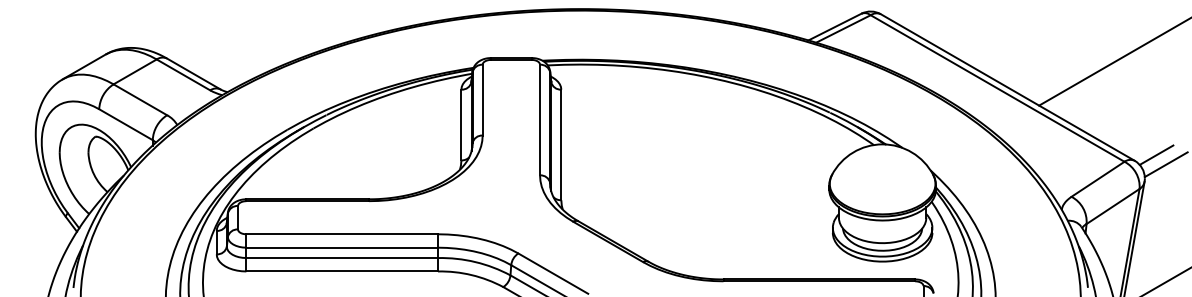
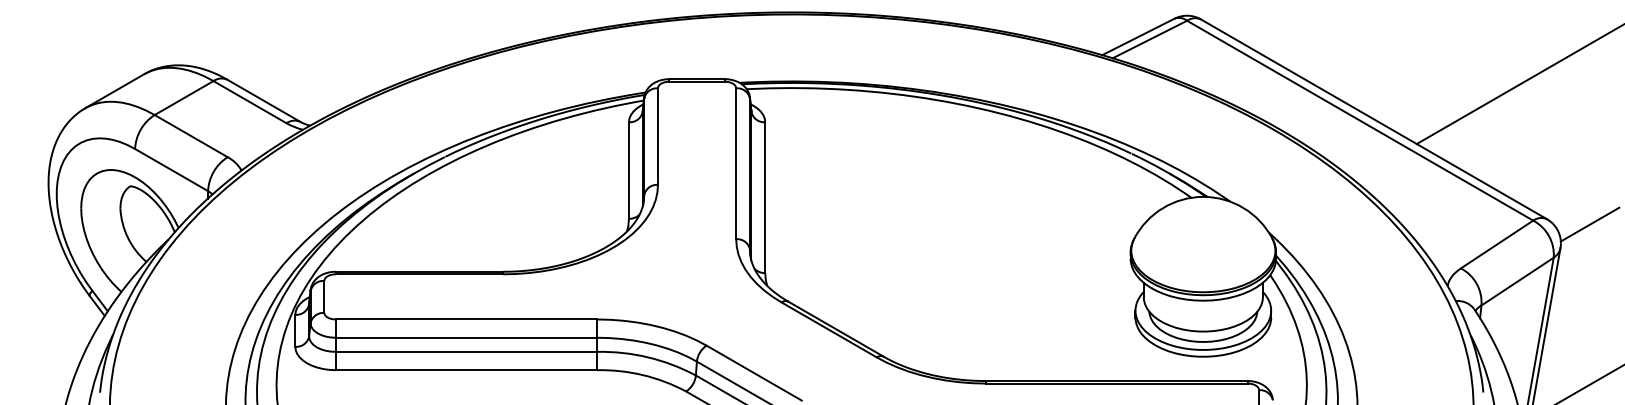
line: (1156, 154) -> (1576, 210), removed

